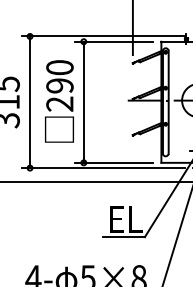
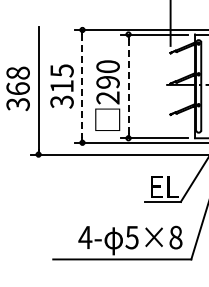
text: (59, 101) -> (107, 95), moved
line: (30, 102) -> (82, 86), solid -> dashed
line: (83, 102) -> (128, 86), solid -> dashed

